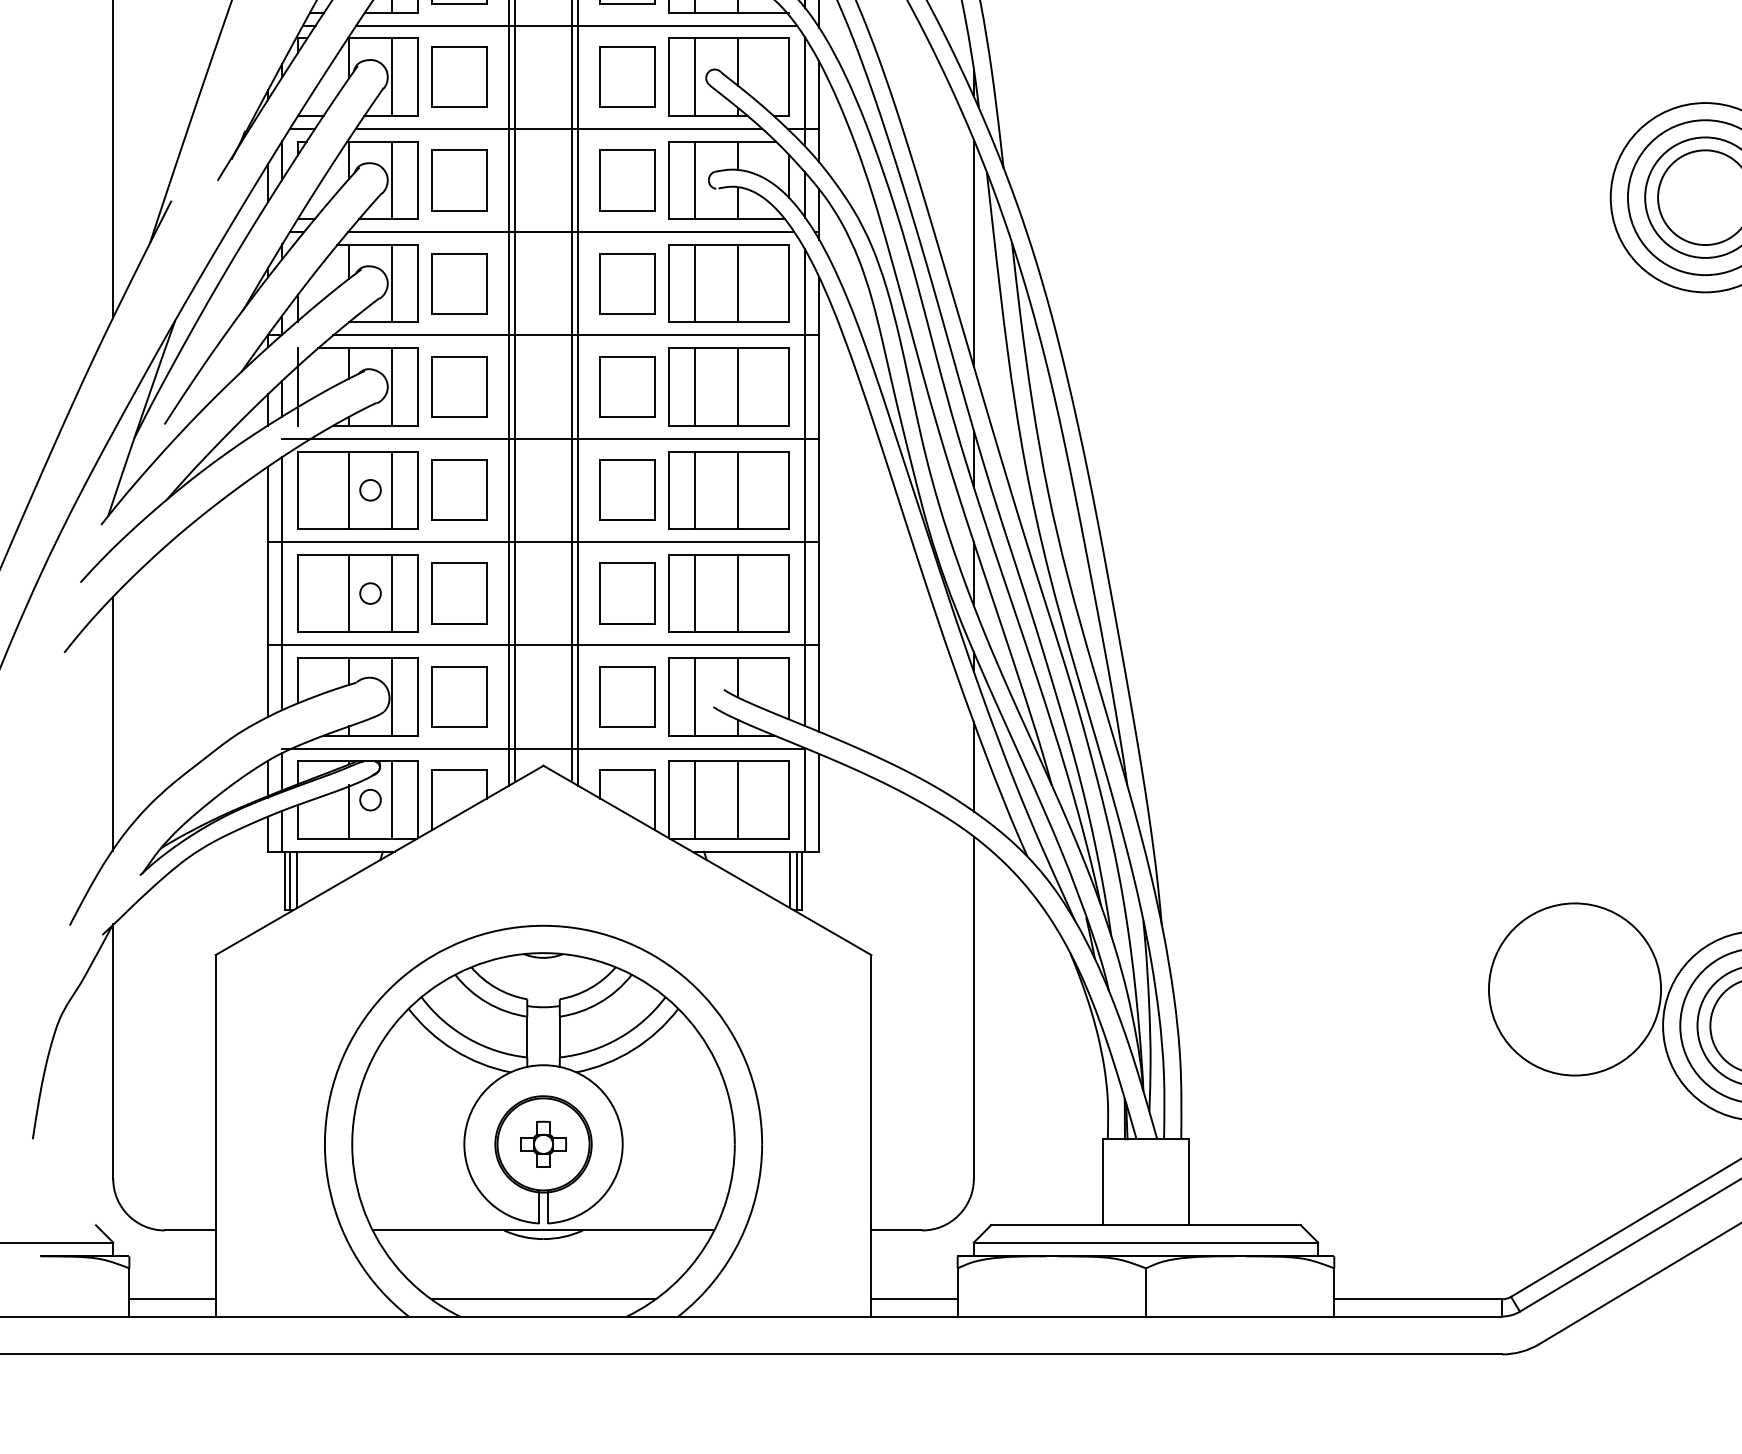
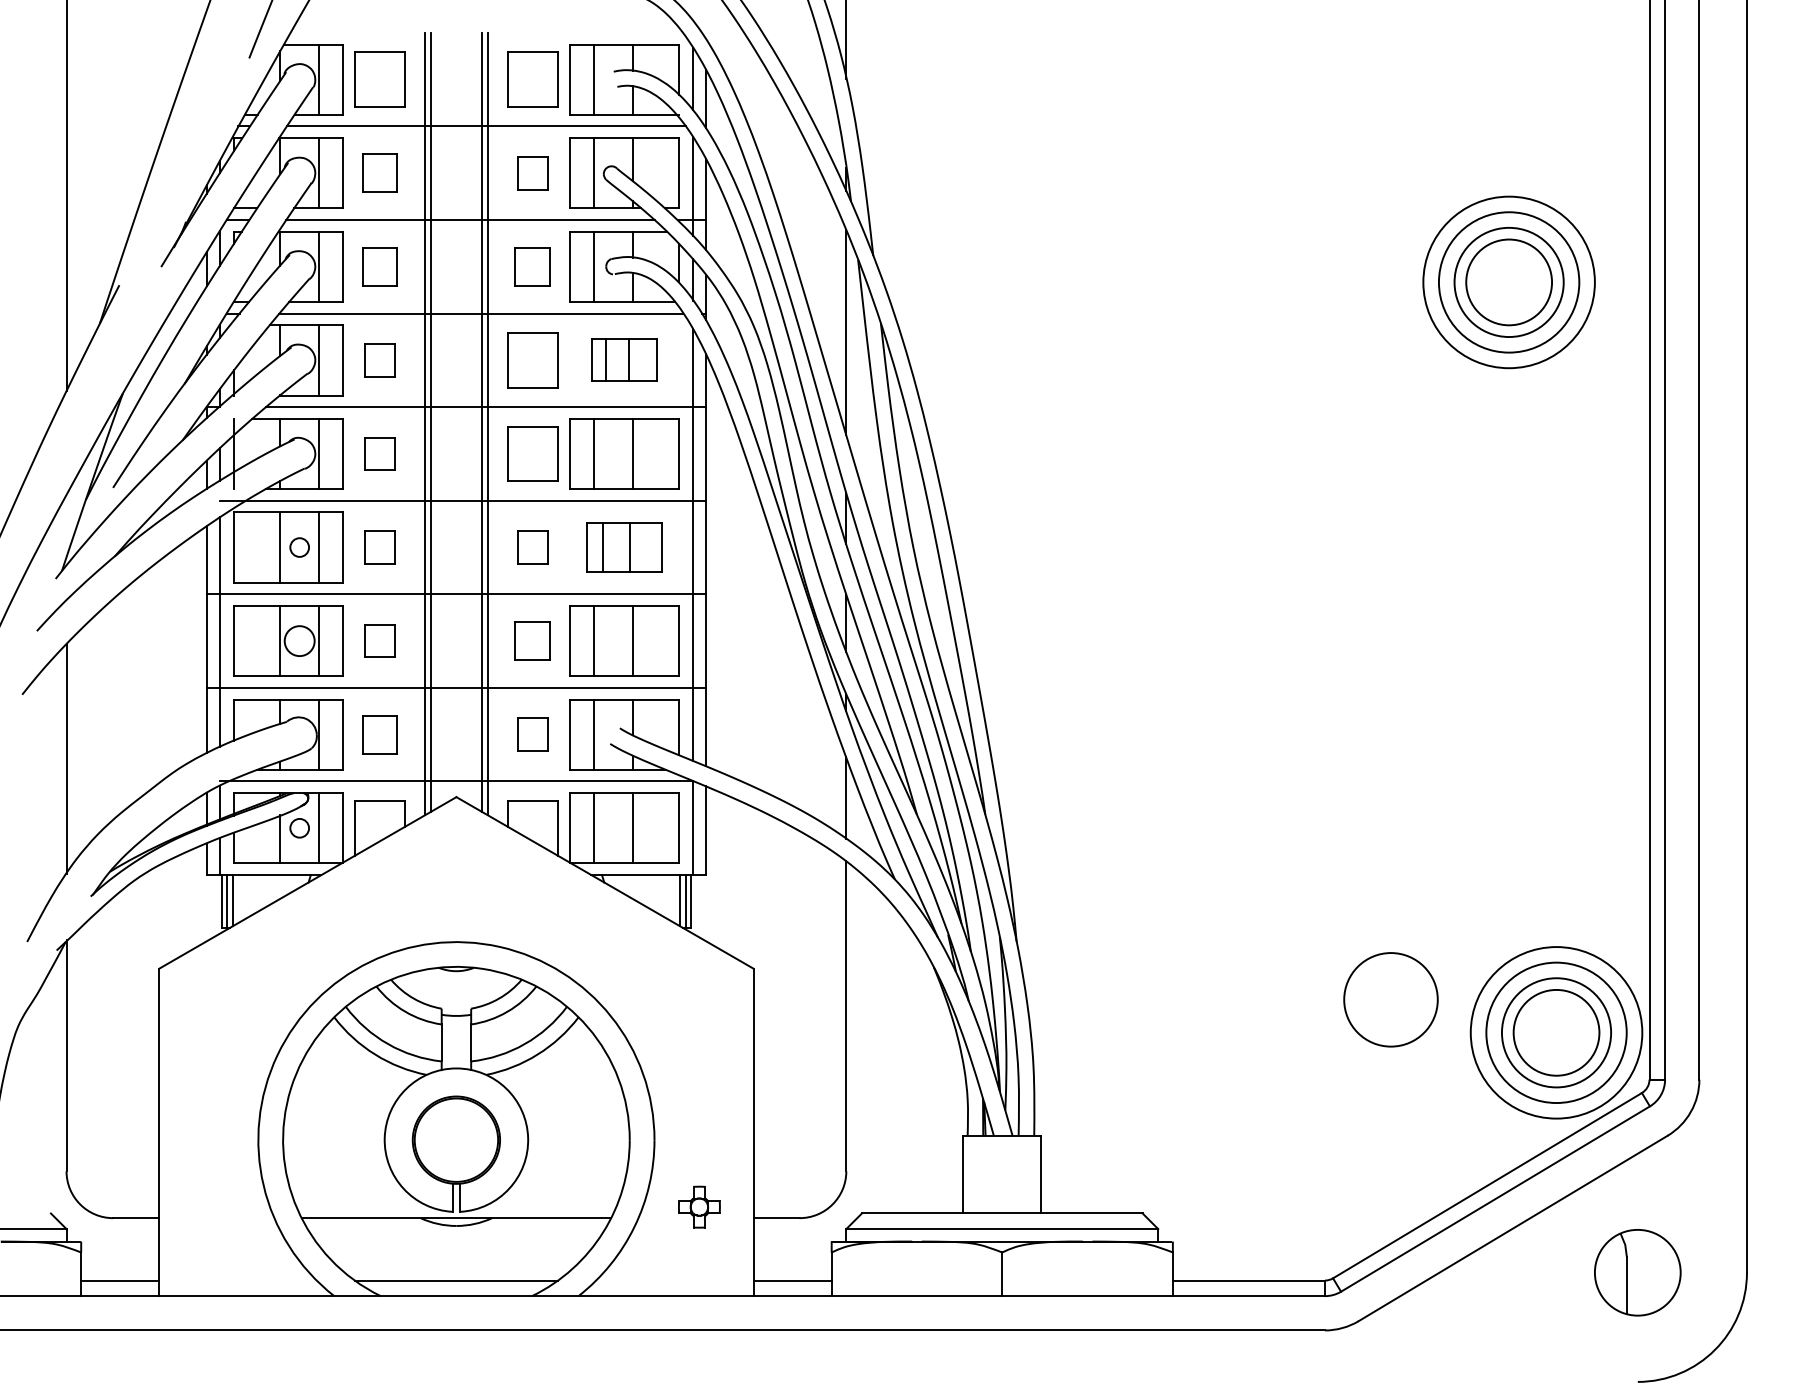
part: (458, 77) -> (379, 173), size x0.7
part: (627, 77) -> (532, 173), size x0.6
part: (458, 180) -> (379, 266), size x0.7
part: (627, 180) -> (532, 266), size x0.7
part: (458, 283) -> (379, 360), size x0.6
part: (729, 283) -> (624, 360), size x0.6
part: (458, 386) -> (379, 453), size x0.6
part: (458, 490) -> (379, 547), size x0.6
part: (627, 490) -> (532, 547), size x0.6
part: (729, 490) -> (624, 547), size x0.7
circle: (370, 592) -> (299, 640), size x1.6
part: (458, 592) -> (379, 640), size x0.6
part: (627, 592) -> (532, 640), size x0.7
part: (458, 696) -> (379, 734), size x0.7
part: (627, 696) -> (532, 734), size x0.6
circle: (1574, 989) -> (1390, 999), size x0.6
part: (543, 1143) -> (699, 1206), moved

